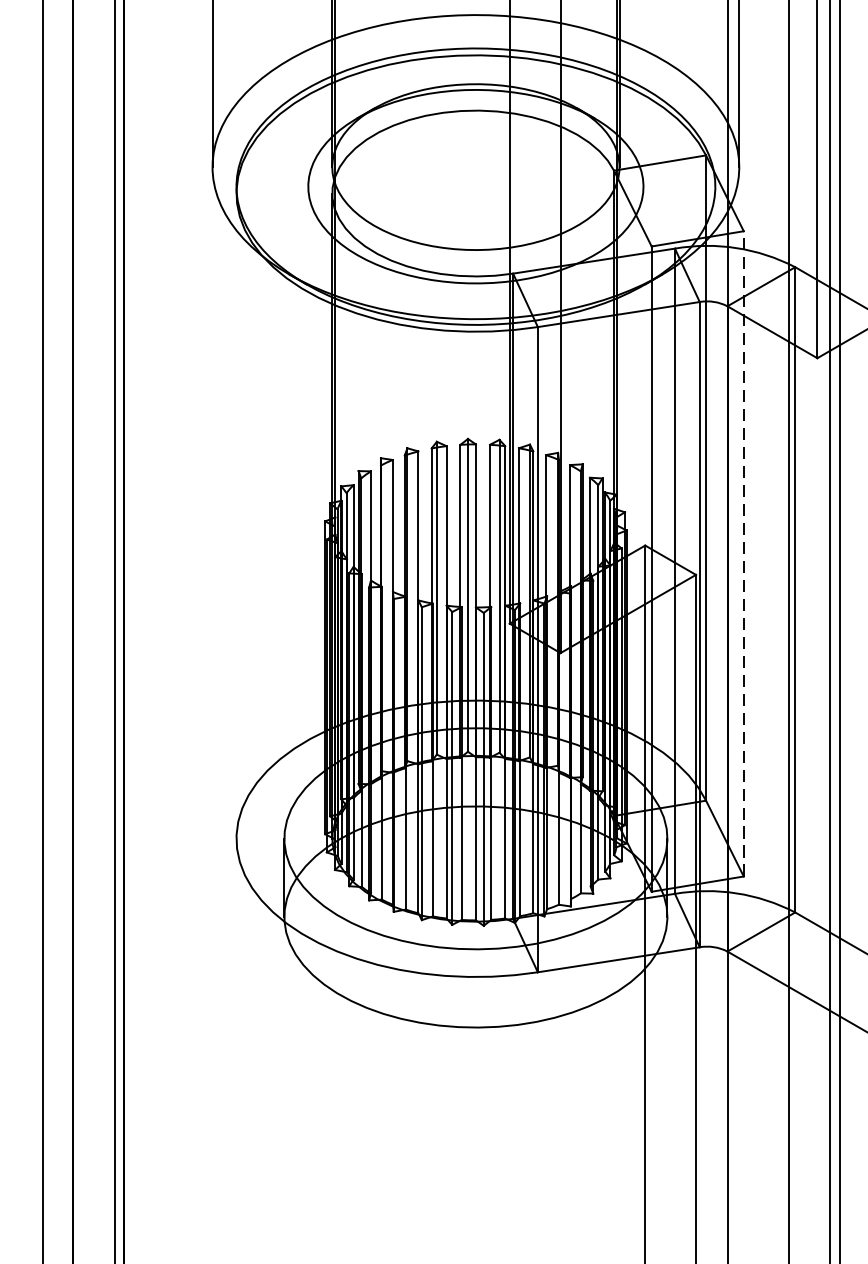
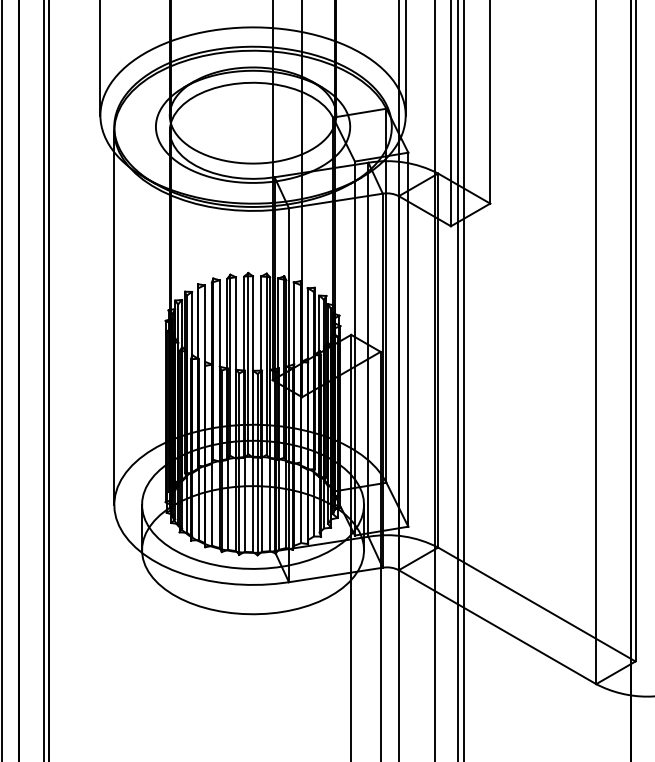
line: (236, 515) -> (114, 317), added
line: (744, 553) -> (408, 339), dashed -> solid

